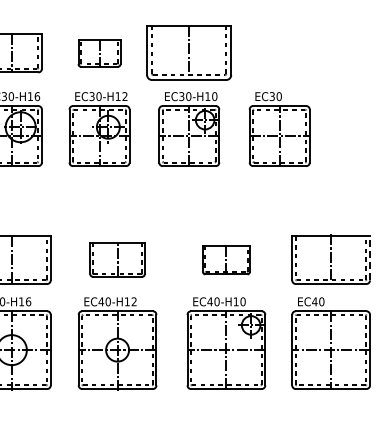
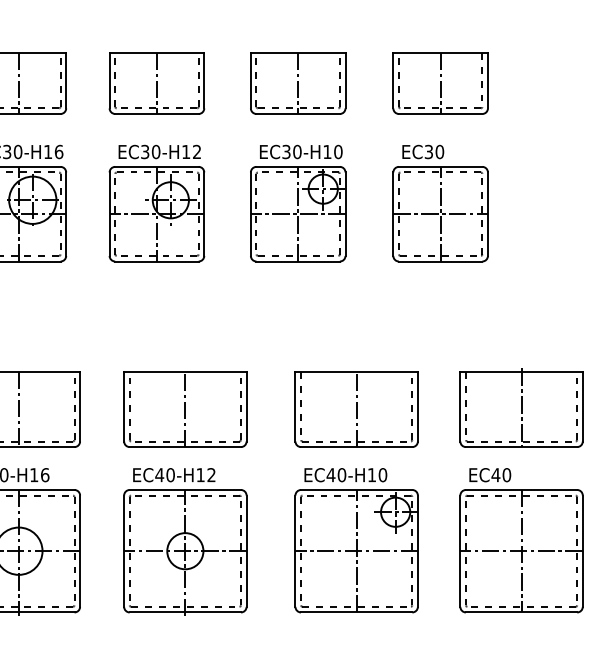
part: (99, 53) -> (156, 84), size x1.43
part: (189, 53) -> (298, 84), size x0.71
part: (279, 53) -> (440, 84), added
line: (370, 257) -> (583, 405), dashed -> solid
part: (117, 259) -> (185, 408), size x1.43
part: (226, 259) -> (356, 408), size x1.67

